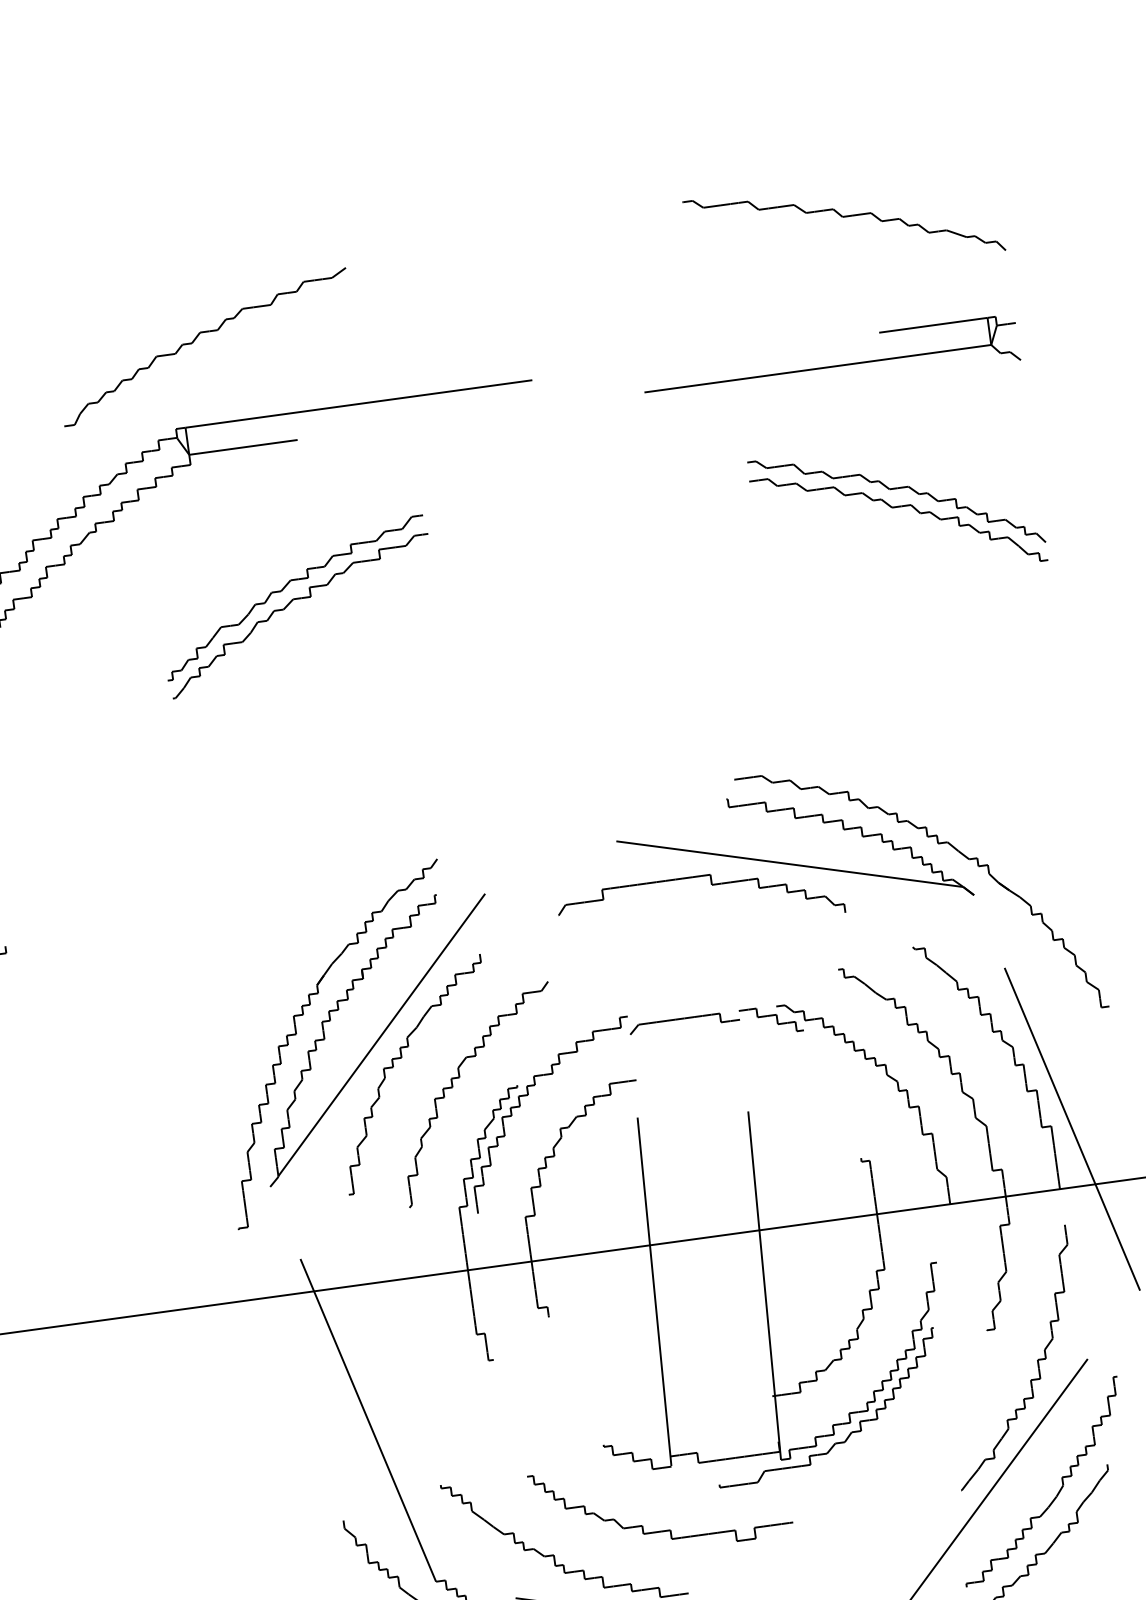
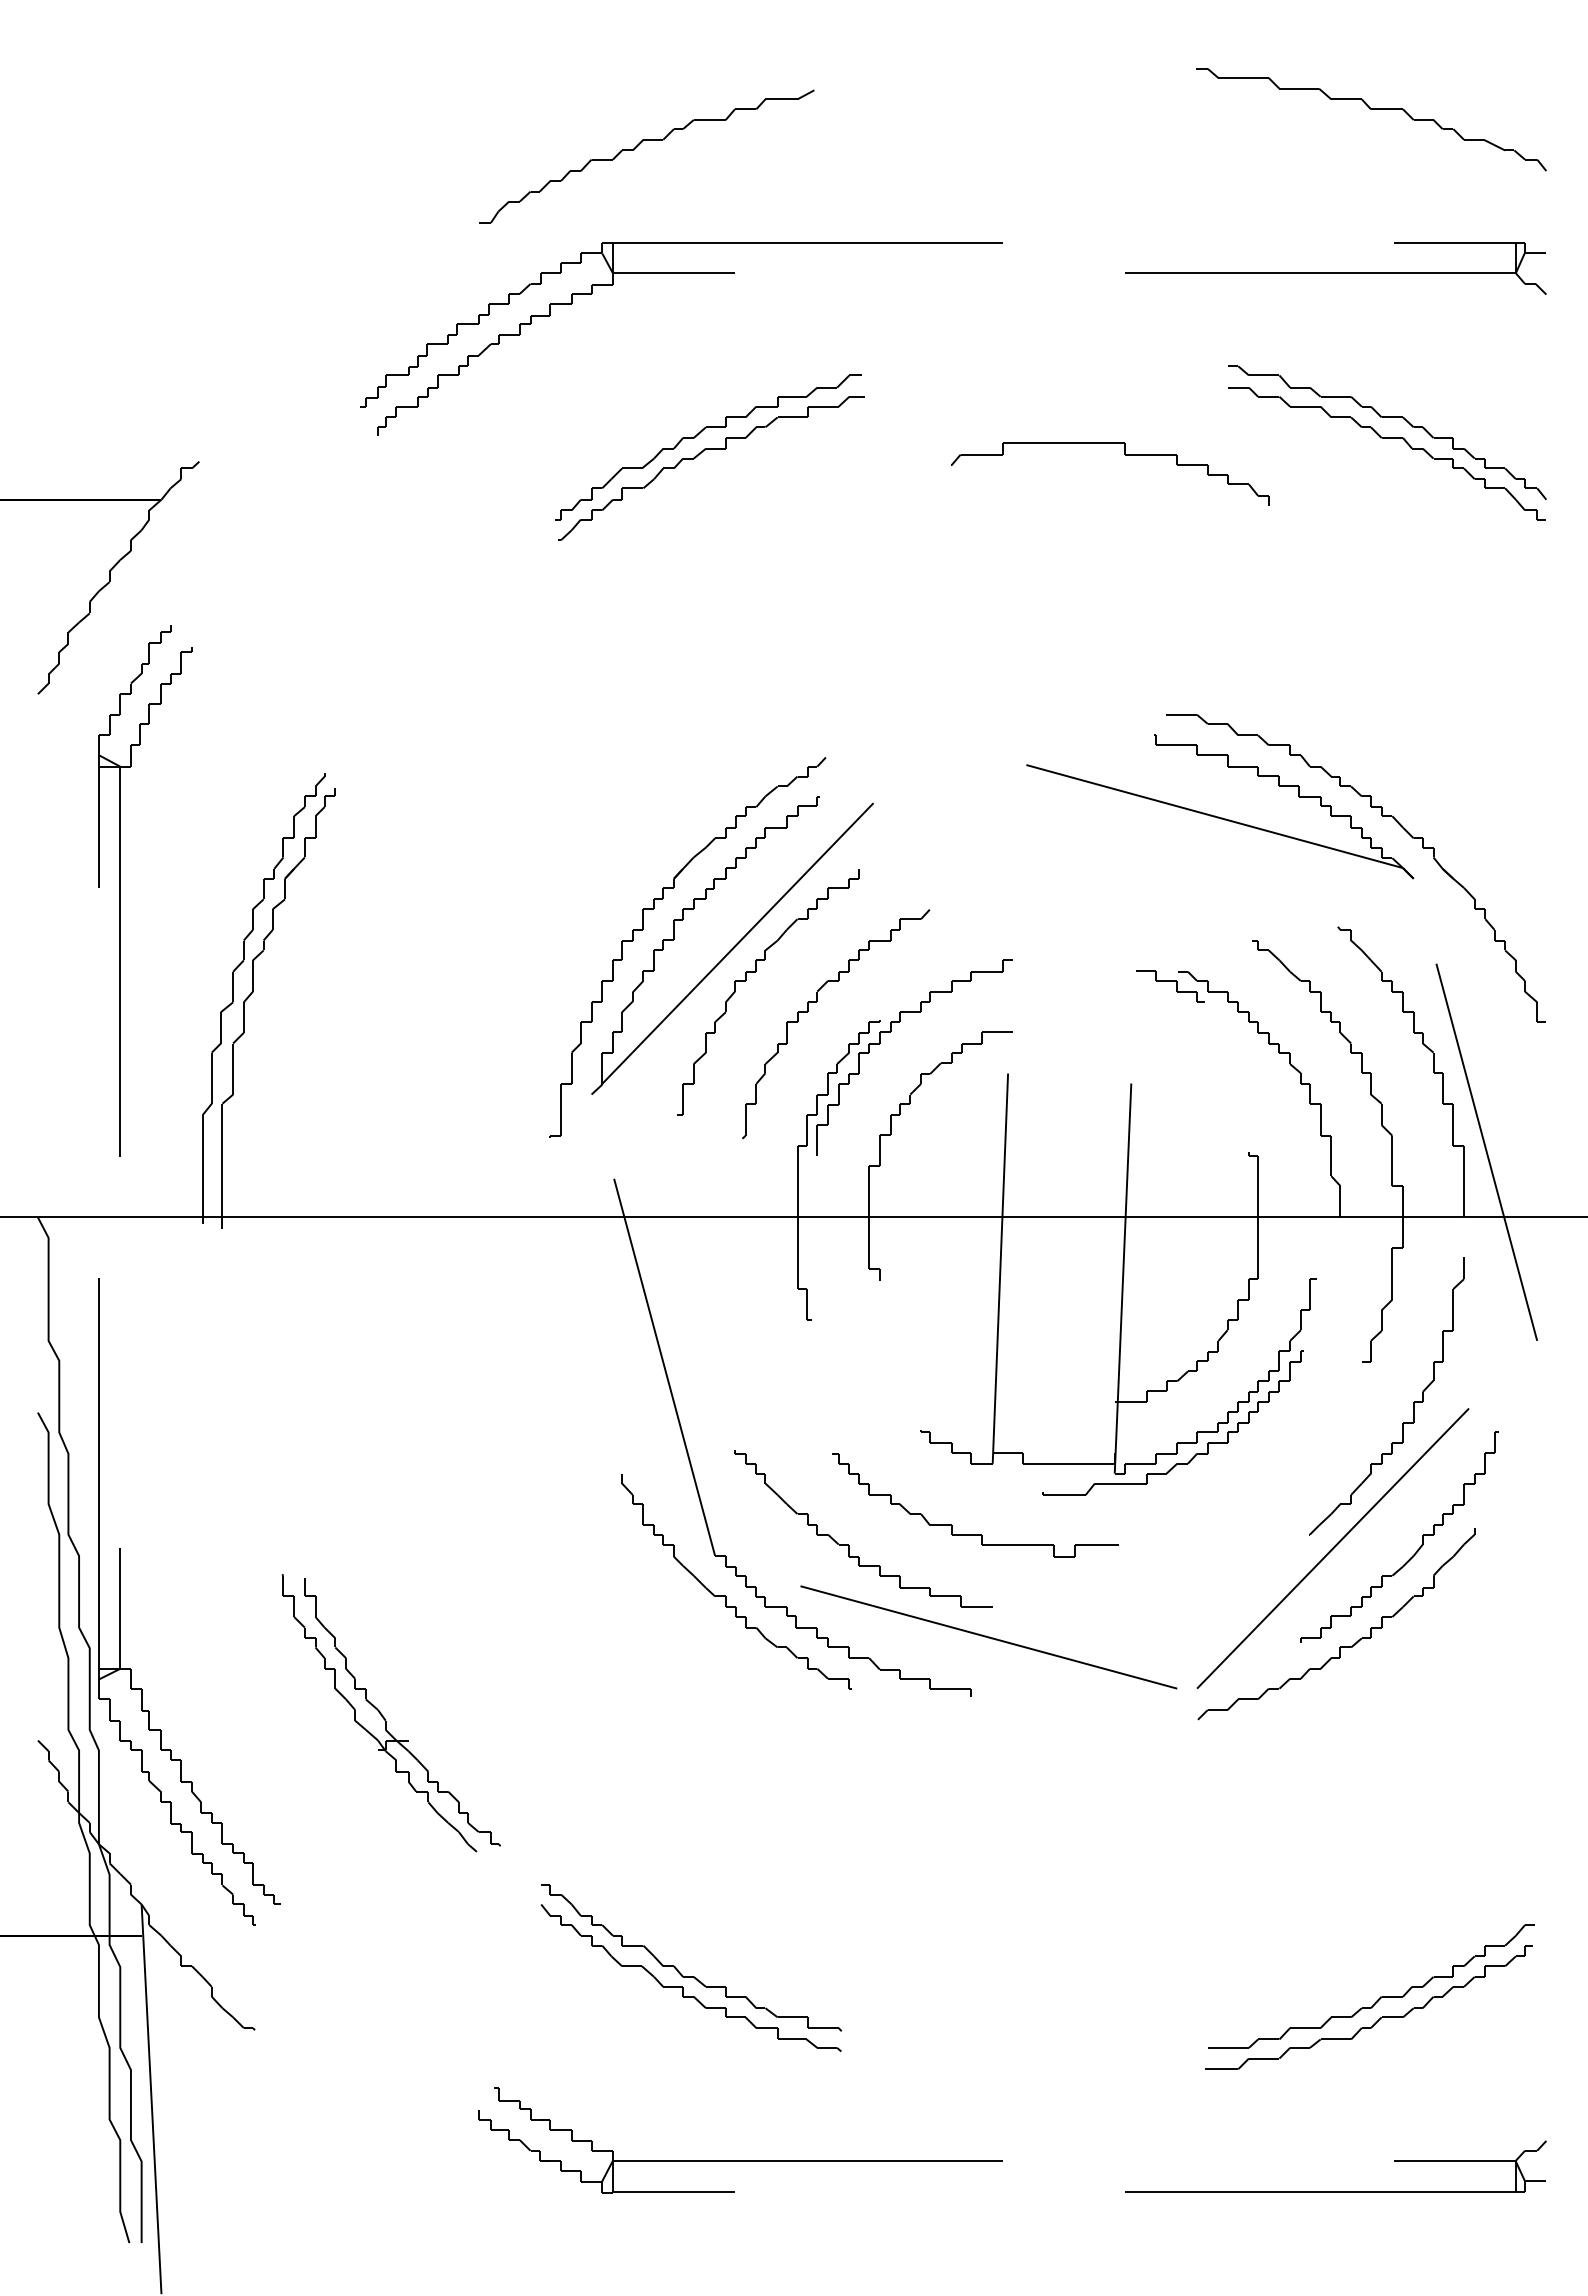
curve: (712, 885) -> (1125, 455), moved
curve: (683, 1018) -> (1073, 971), removed

